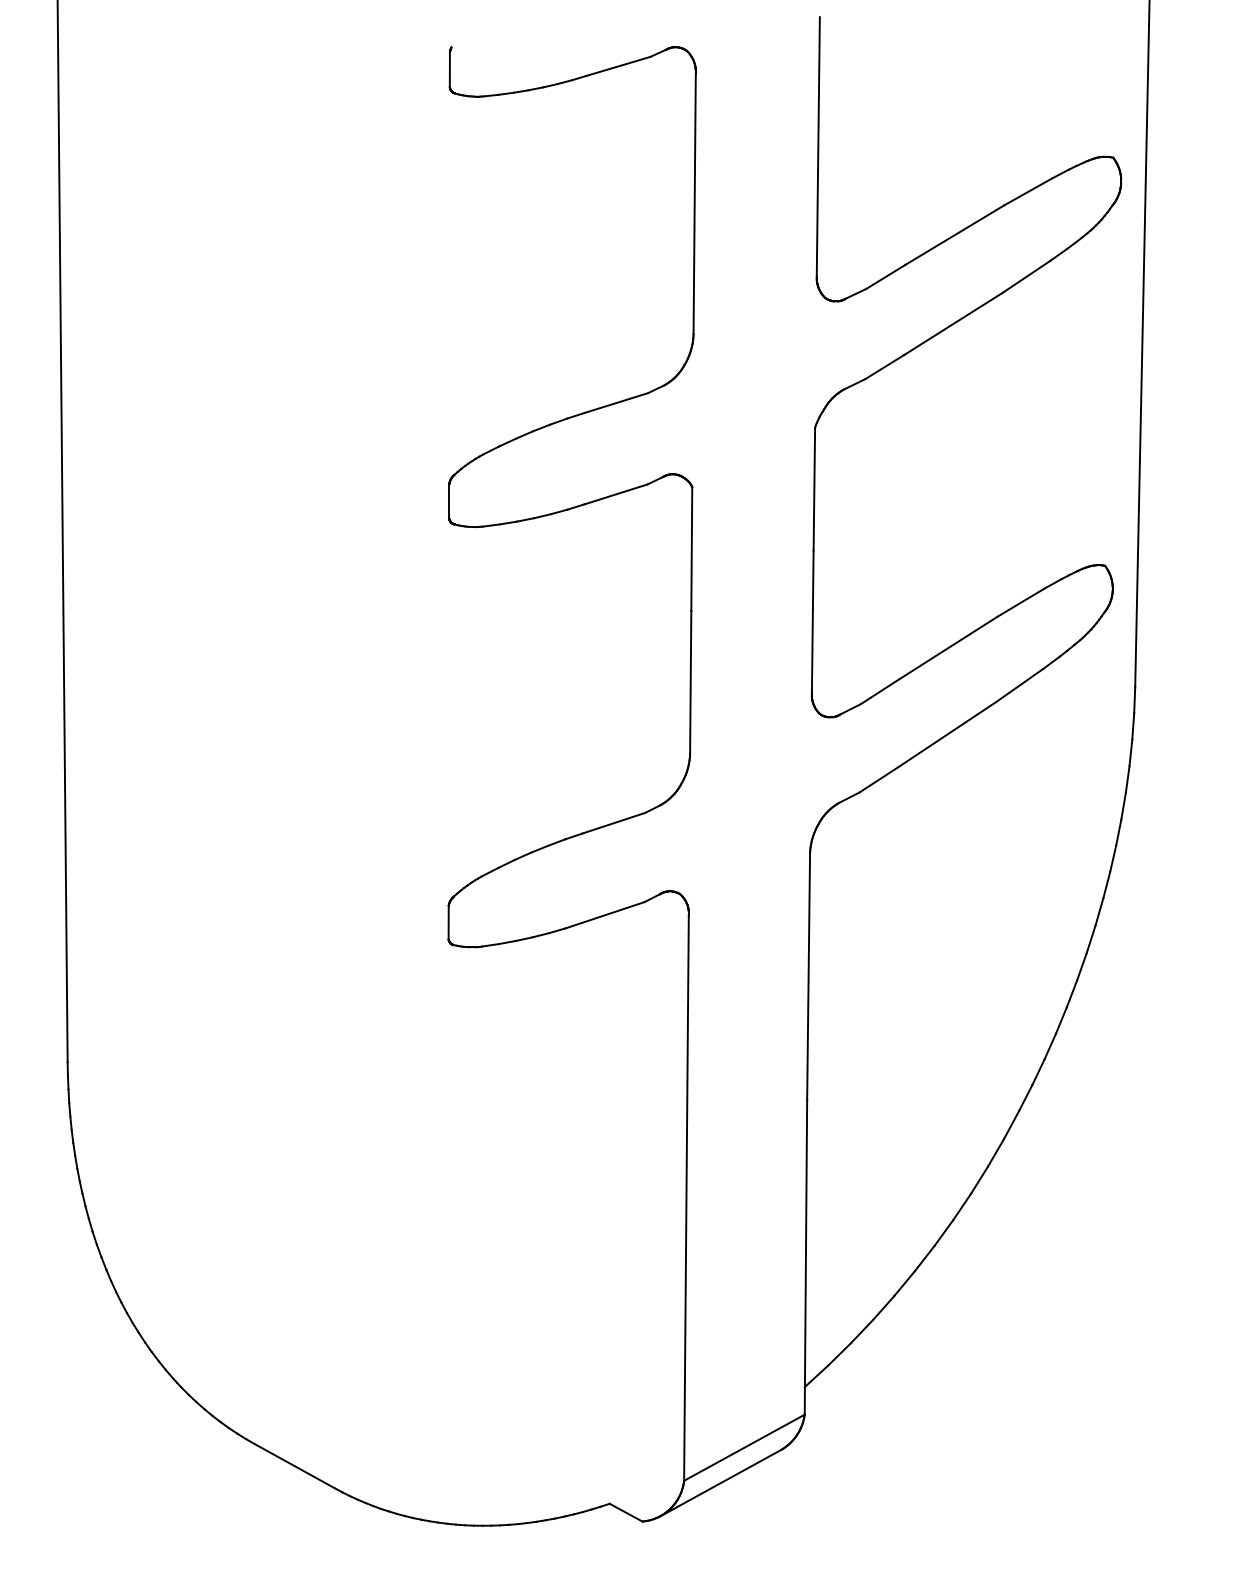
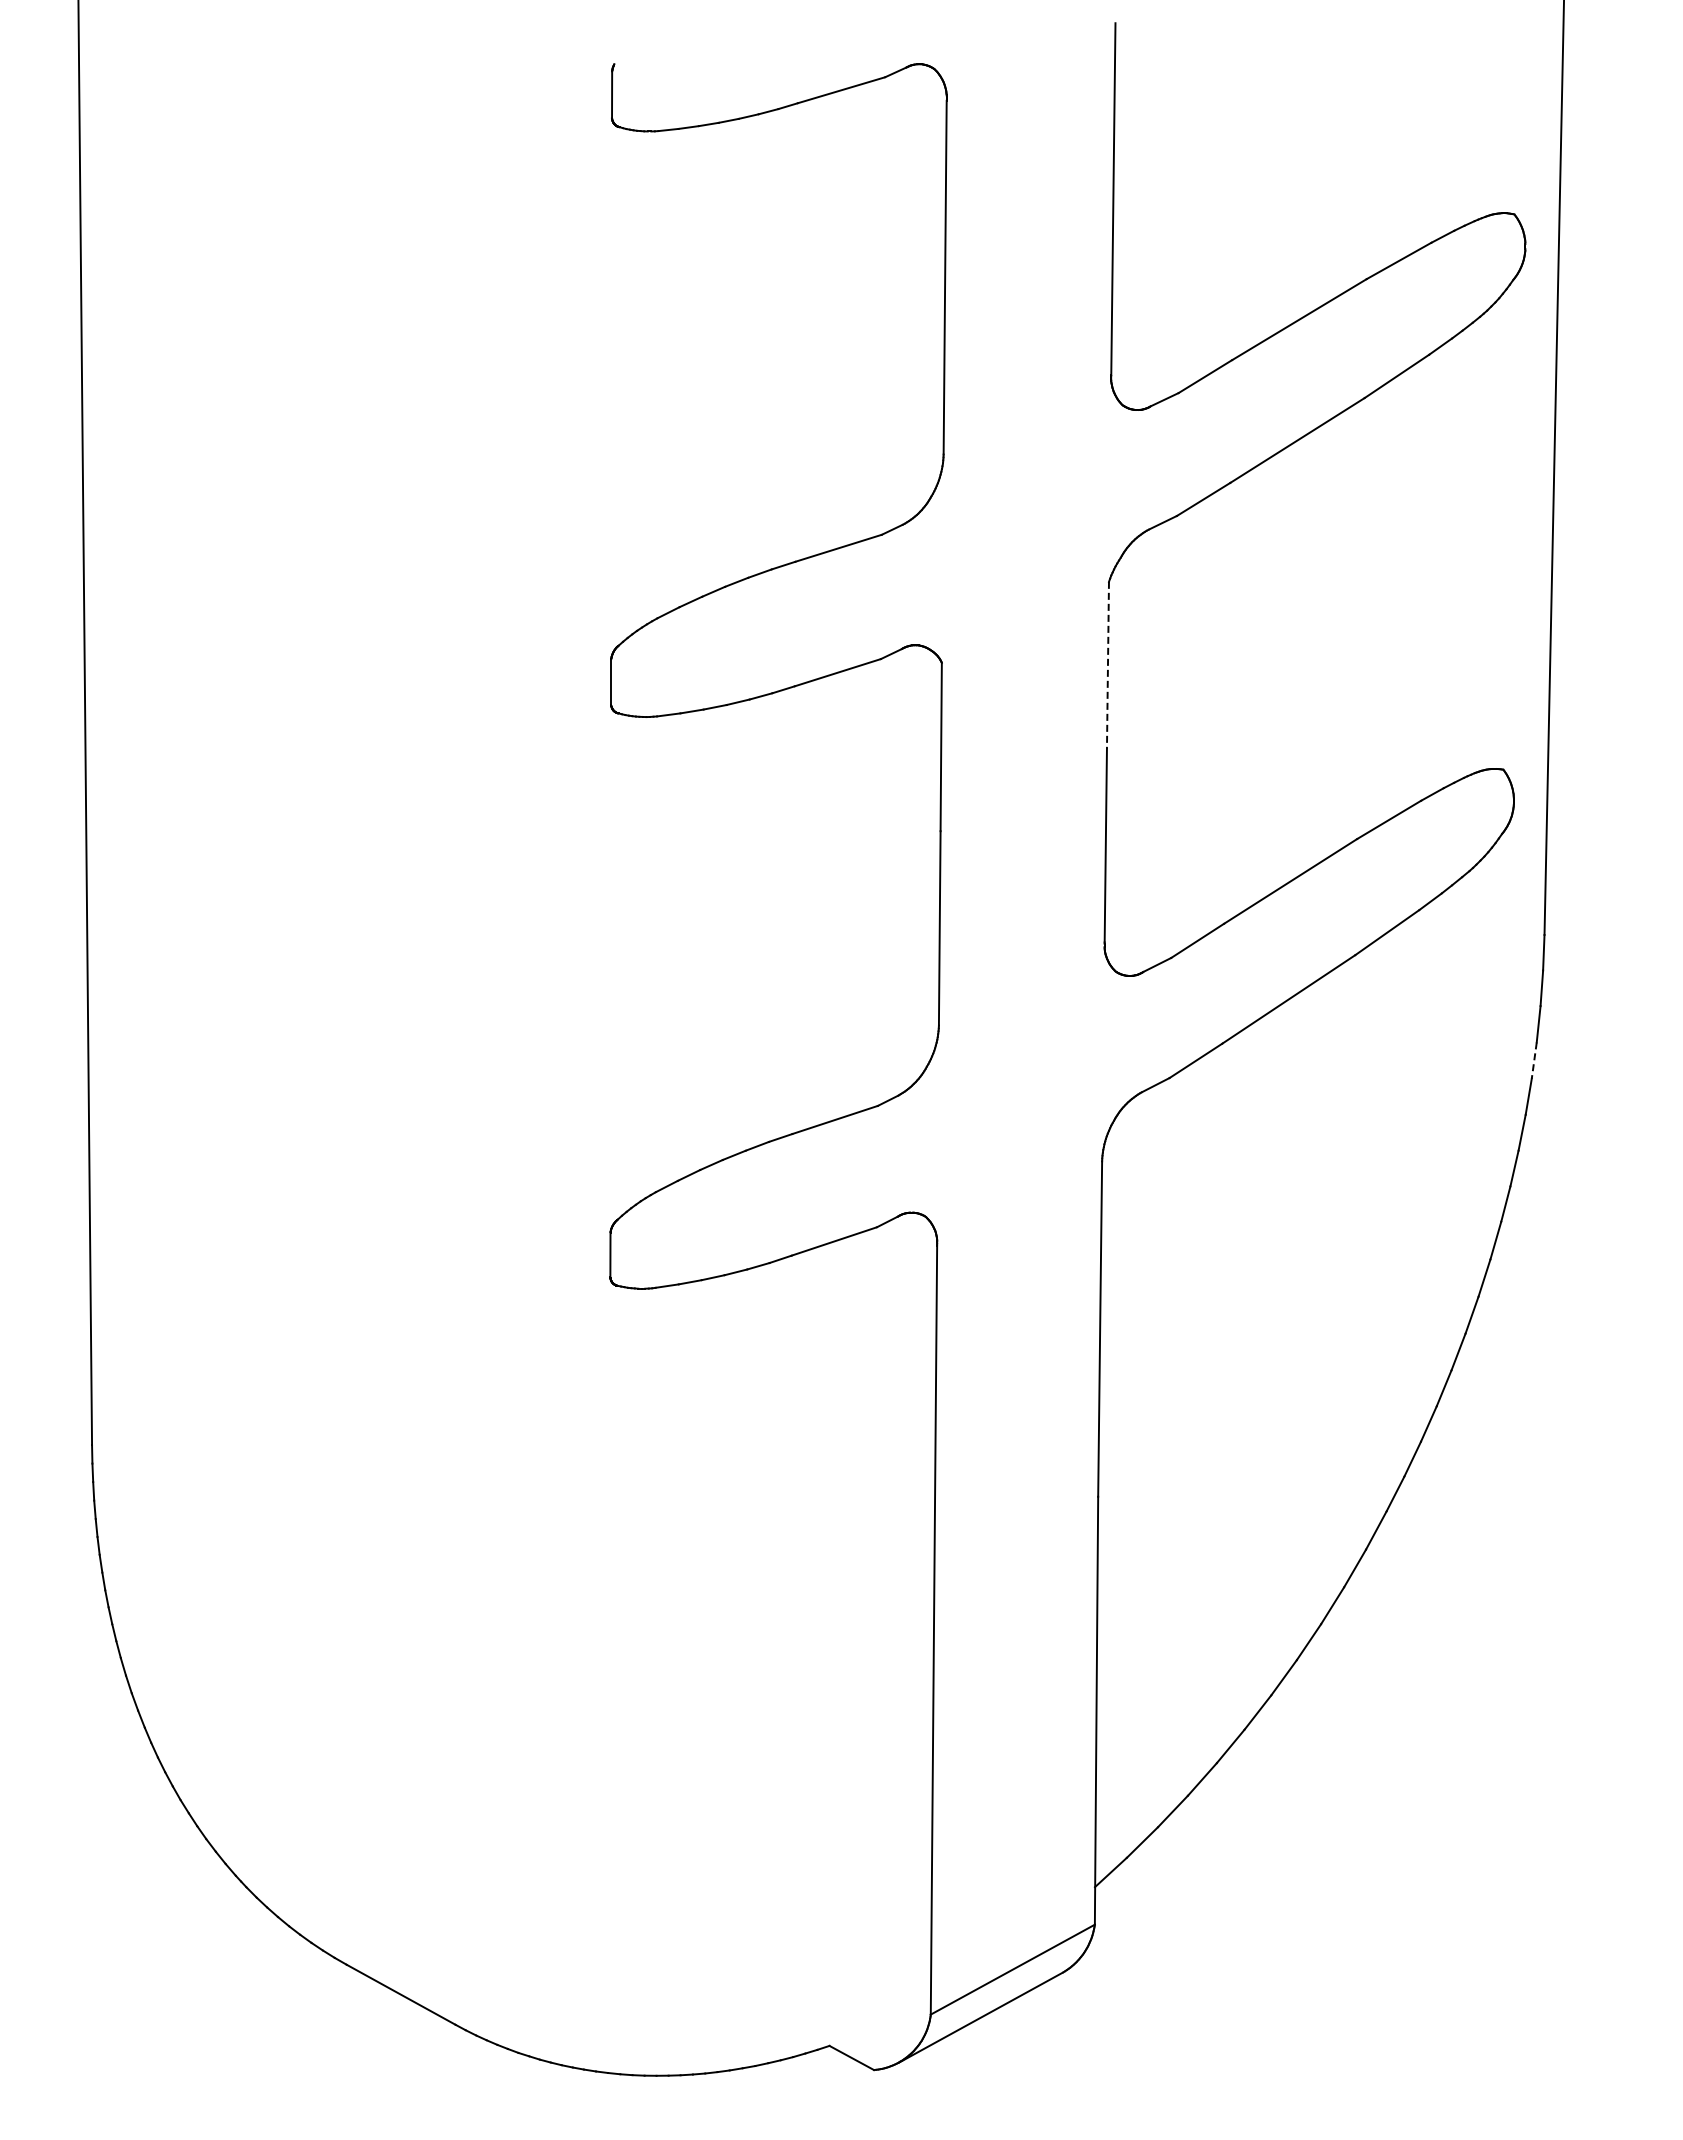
line: (814, 489) -> (1107, 665), solid -> dashed
line: (1127, 780) -> (1534, 1061), solid -> dashed

